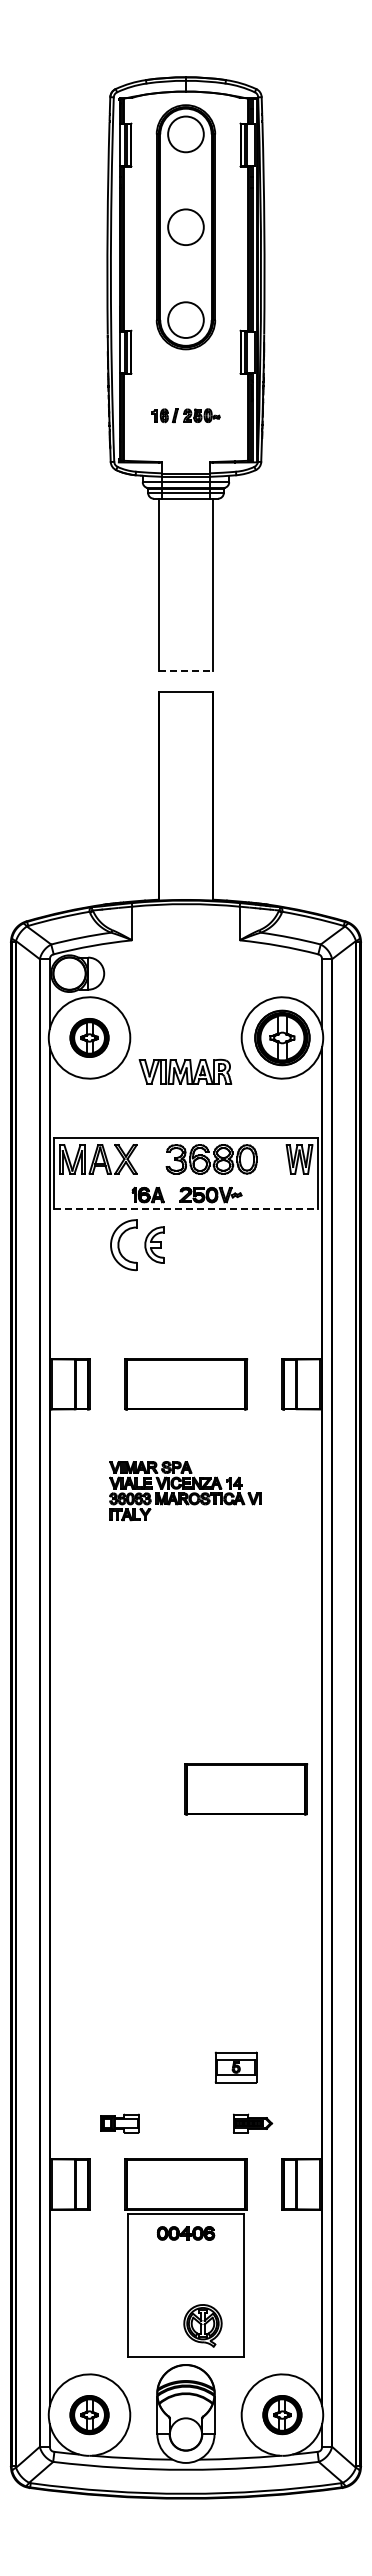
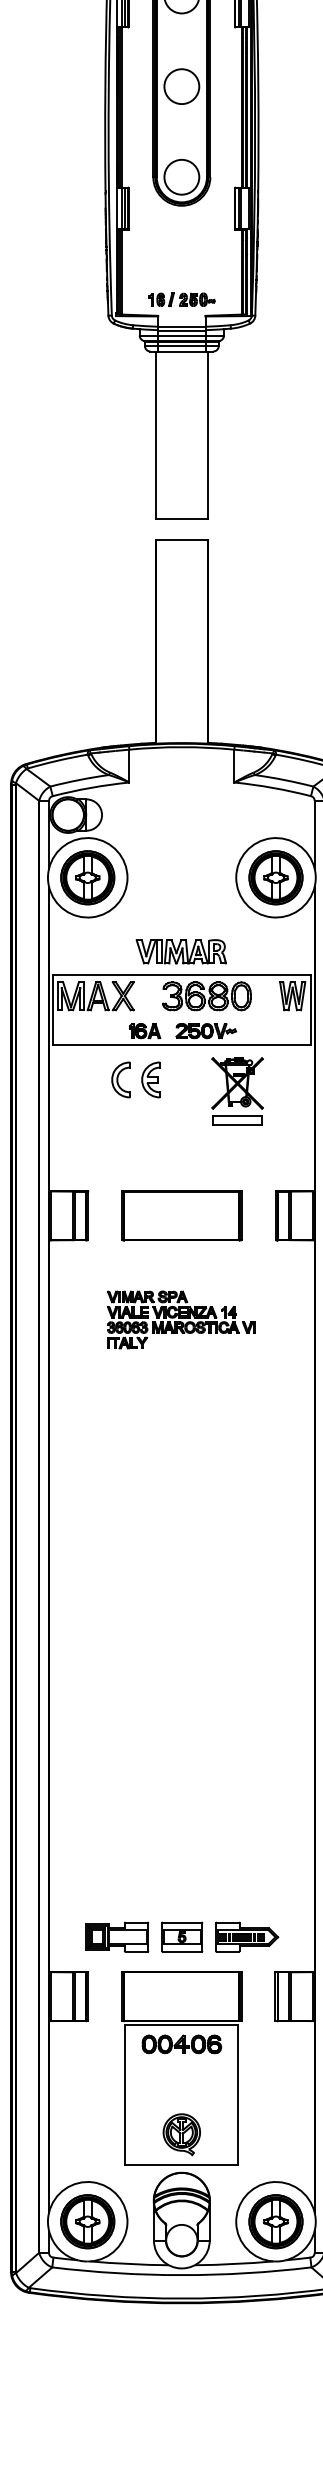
part: (185, 415) -> (181, 299), moved
line: (185, 670) -> (181, 519), dashed -> solid
part: (89, 1037) -> (87, 877), size x1.43
part: (185, 1071) -> (181, 951), moved
line: (186, 1209) -> (182, 1045), dashed -> solid
part: (123, 1244) -> (120, 1079), size x0.71
part: (243, 1256) -> (237, 1091), added
part: (246, 1789) -> (240, 1611), removed
part: (235, 2067) -> (181, 1937), moved
part: (119, 2123) -> (116, 1937), size x1.67
part: (252, 2123) -> (246, 1937), size x1.67
part: (185, 2233) -> (181, 2044), size x1.43
part: (202, 2325) -> (181, 2134), moved
part: (89, 2414) -> (87, 2221), size x1.43
part: (282, 2414) -> (276, 2221), size x1.43

